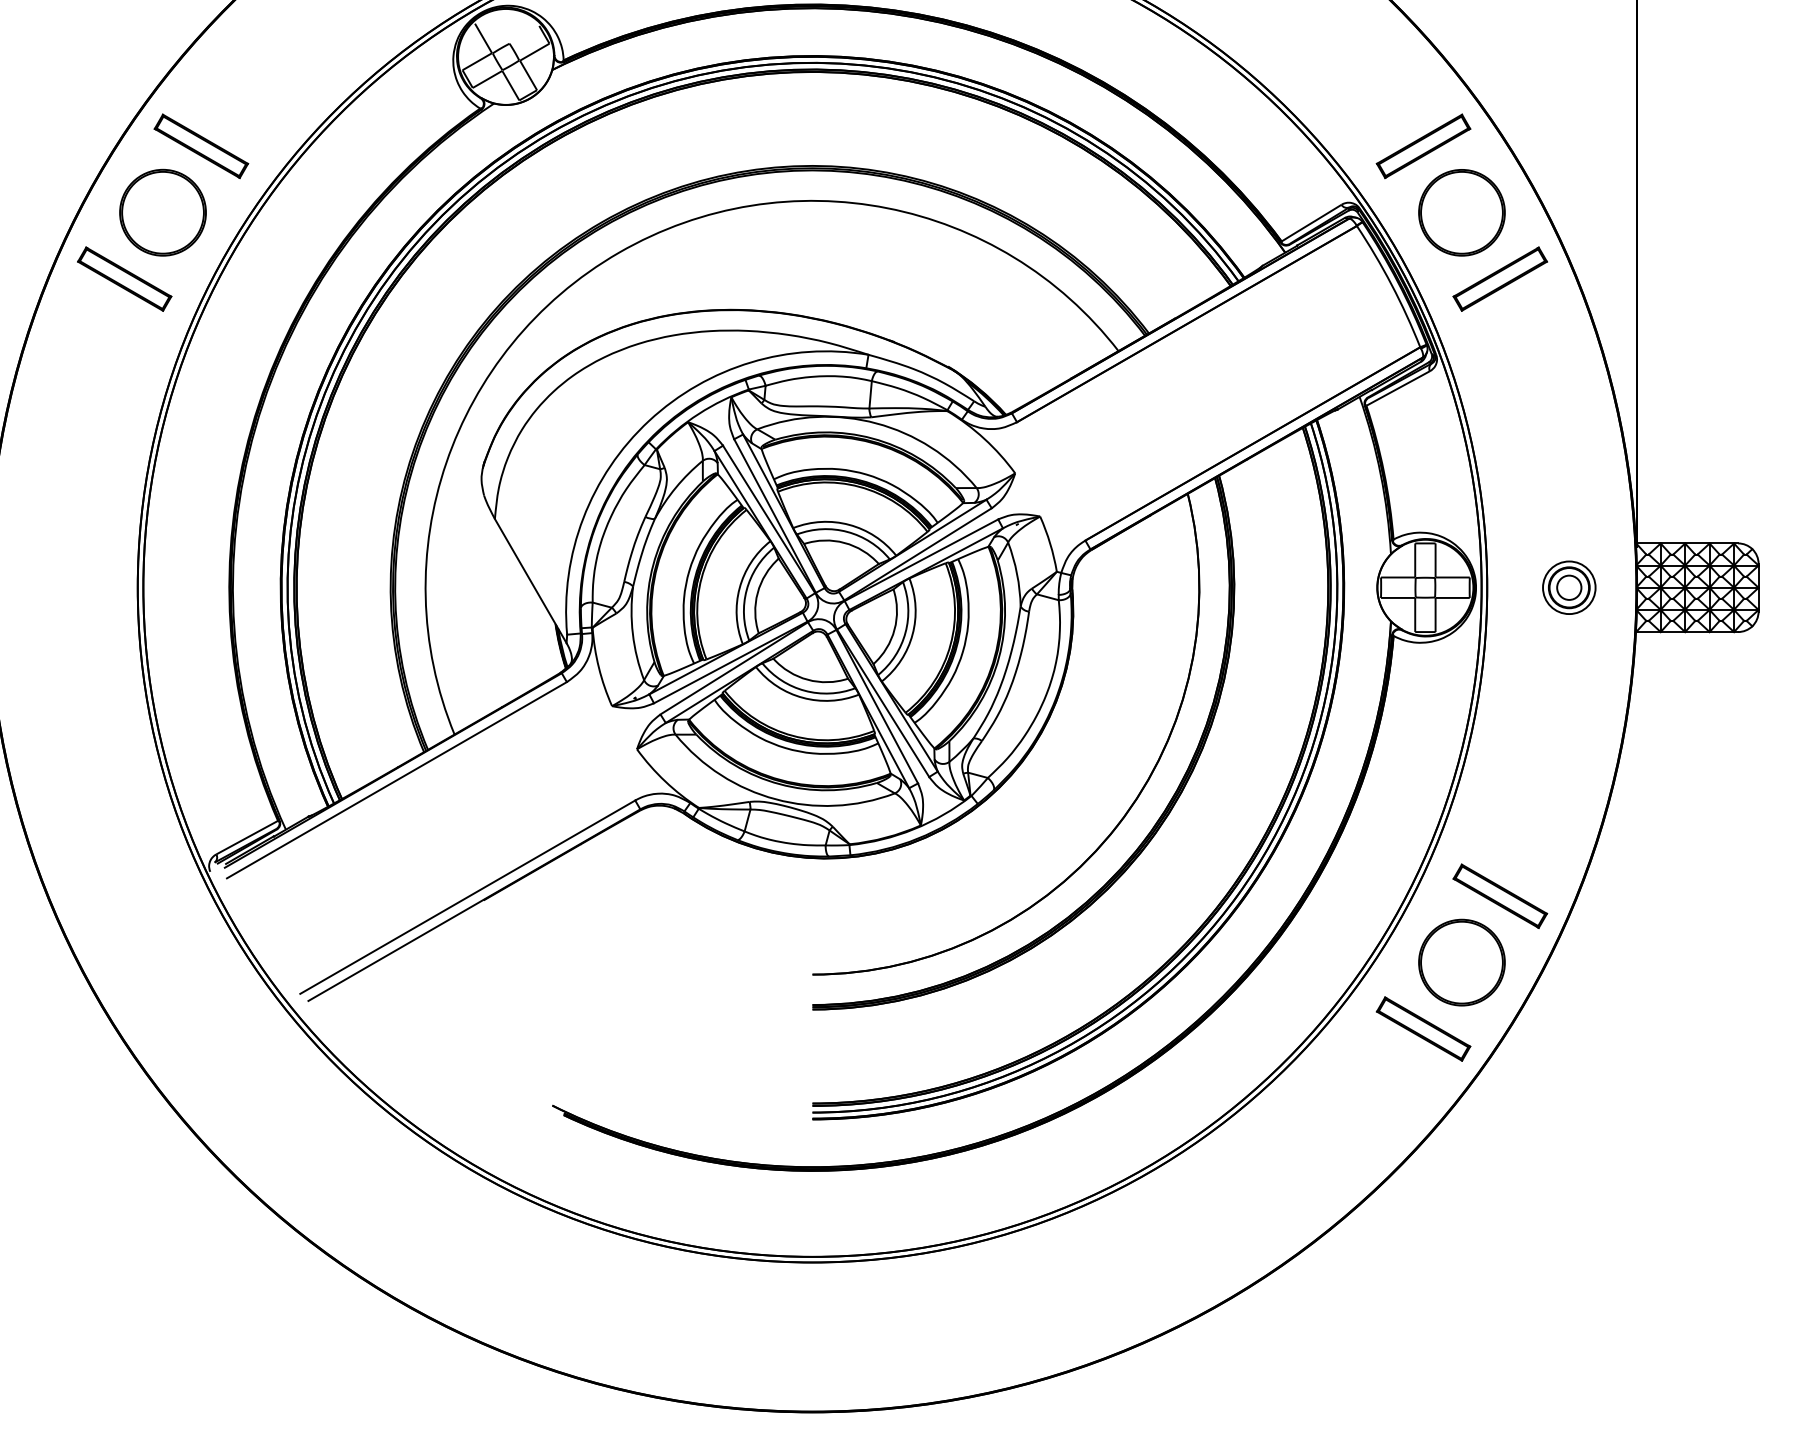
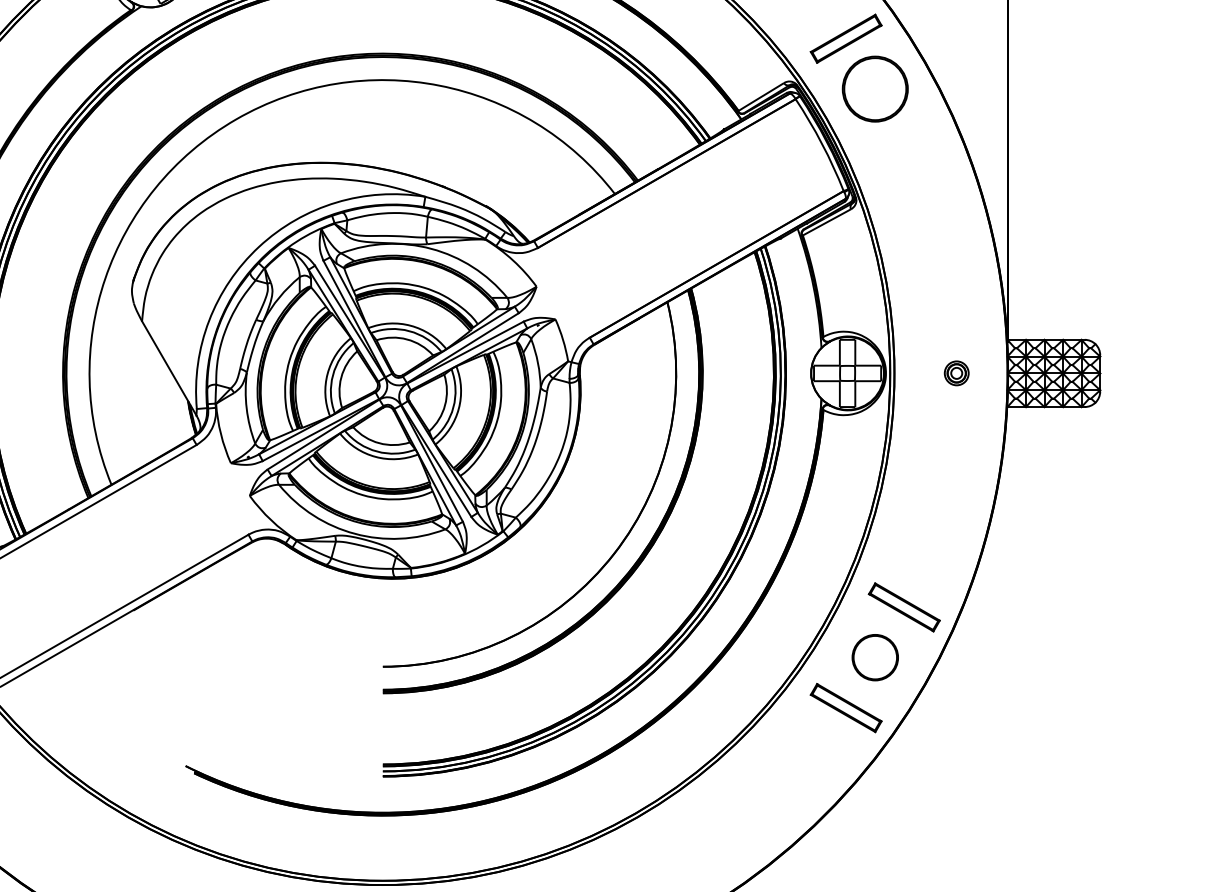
part: (1499, 278) -> (903, 138), removed
part: (1569, 587) -> (956, 373), size x0.6
part: (1461, 962) -> (874, 657), size x0.7

